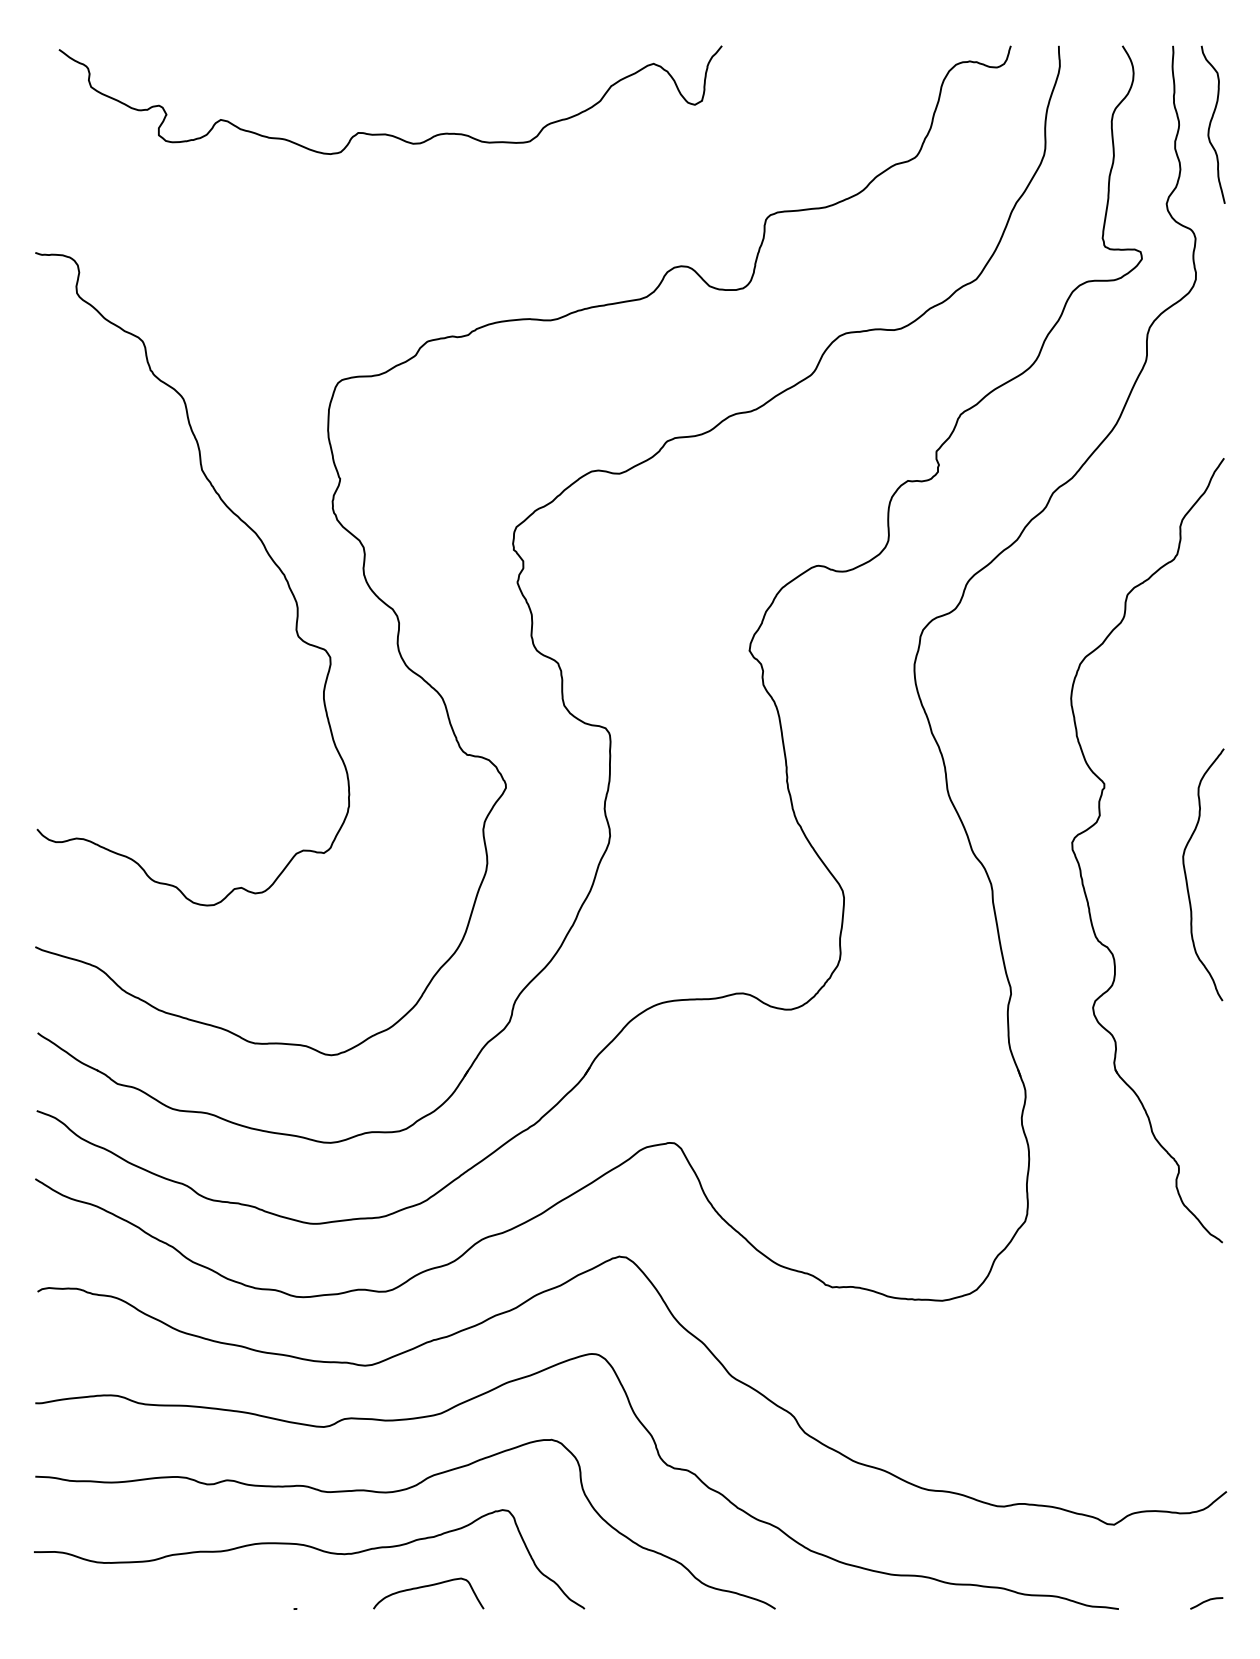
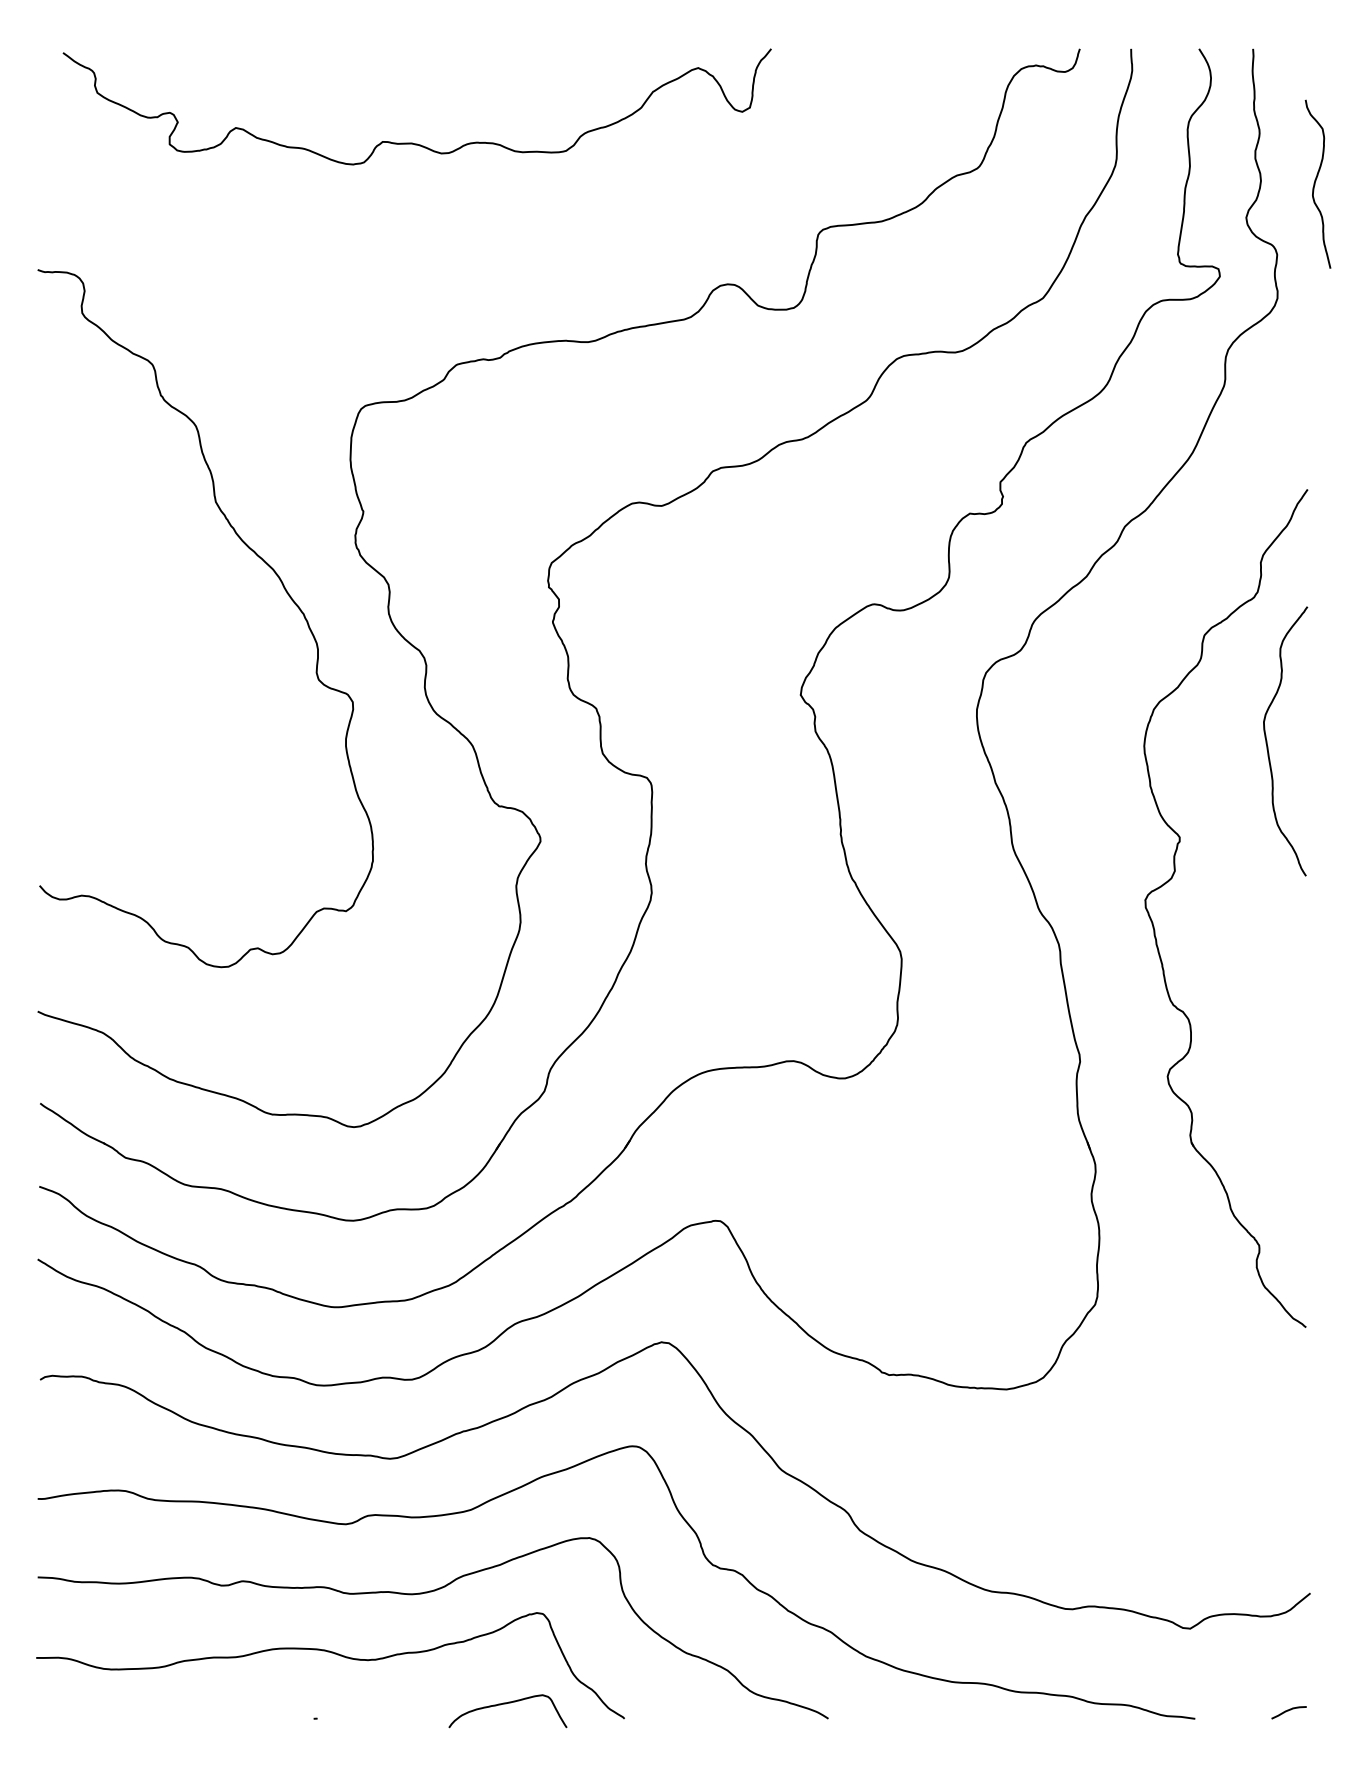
curve: (1210, 124) -> (1315, 183), moved
curve: (1187, 879) -> (1268, 746), moved
curve: (427, 1587) -> (506, 1704), moved

